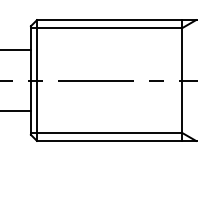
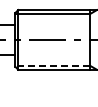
line: (106, 132) -> (52, 65), solid -> dashed

